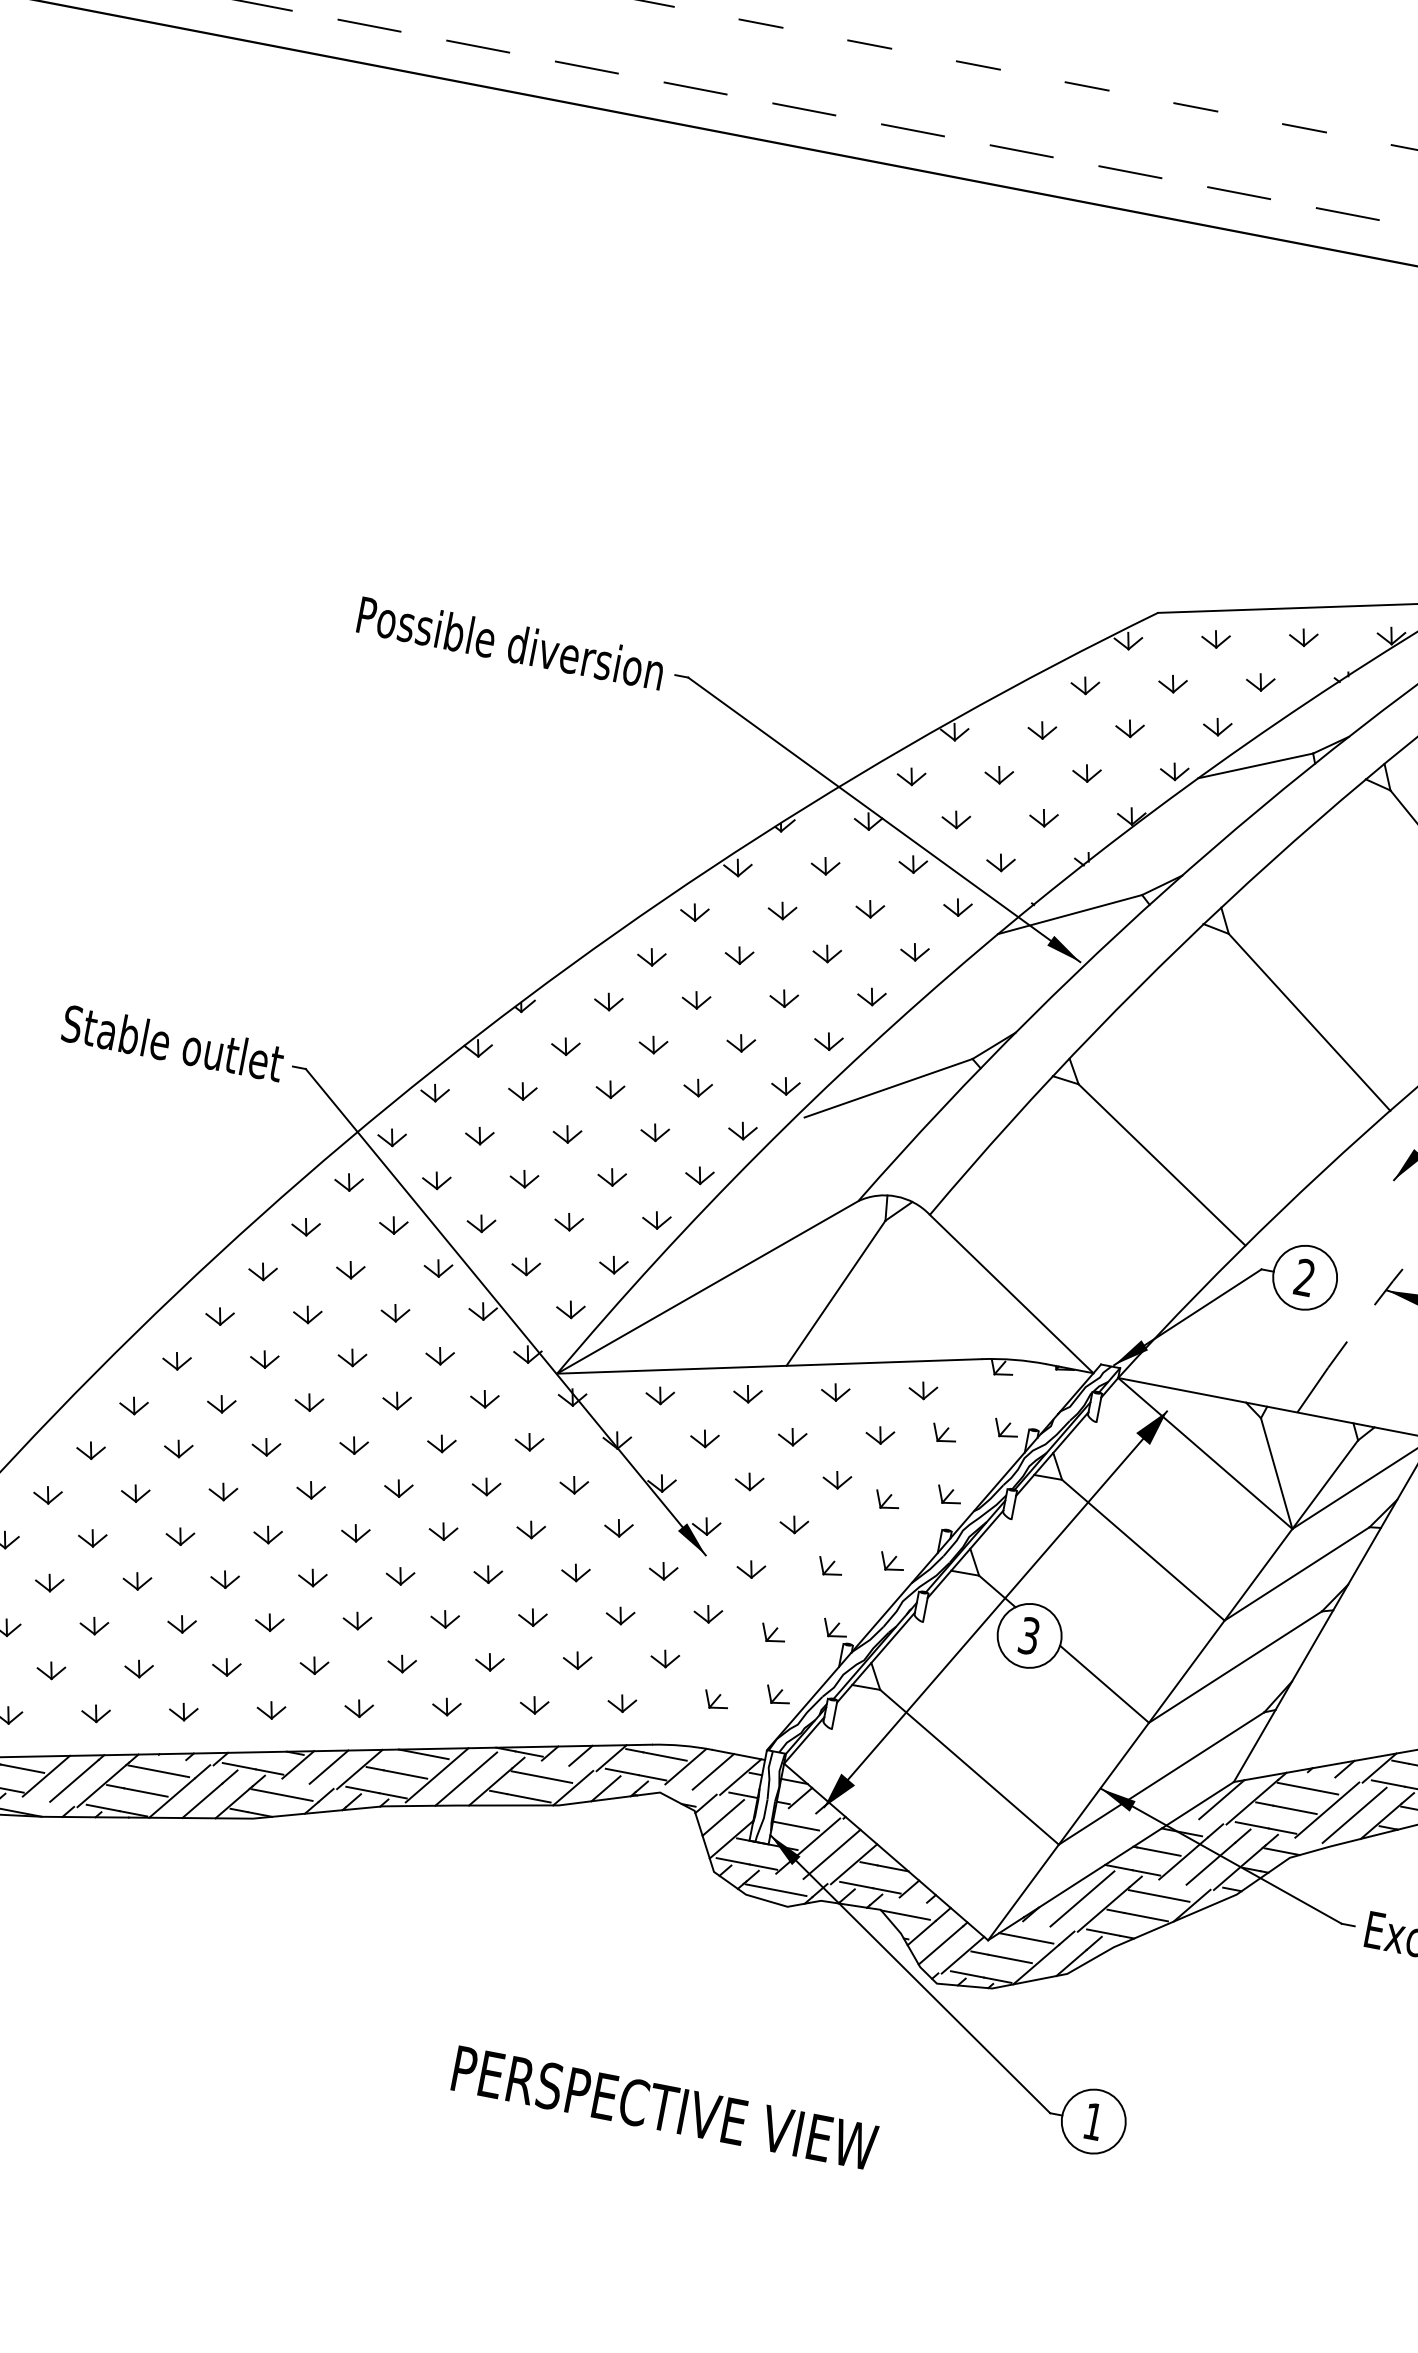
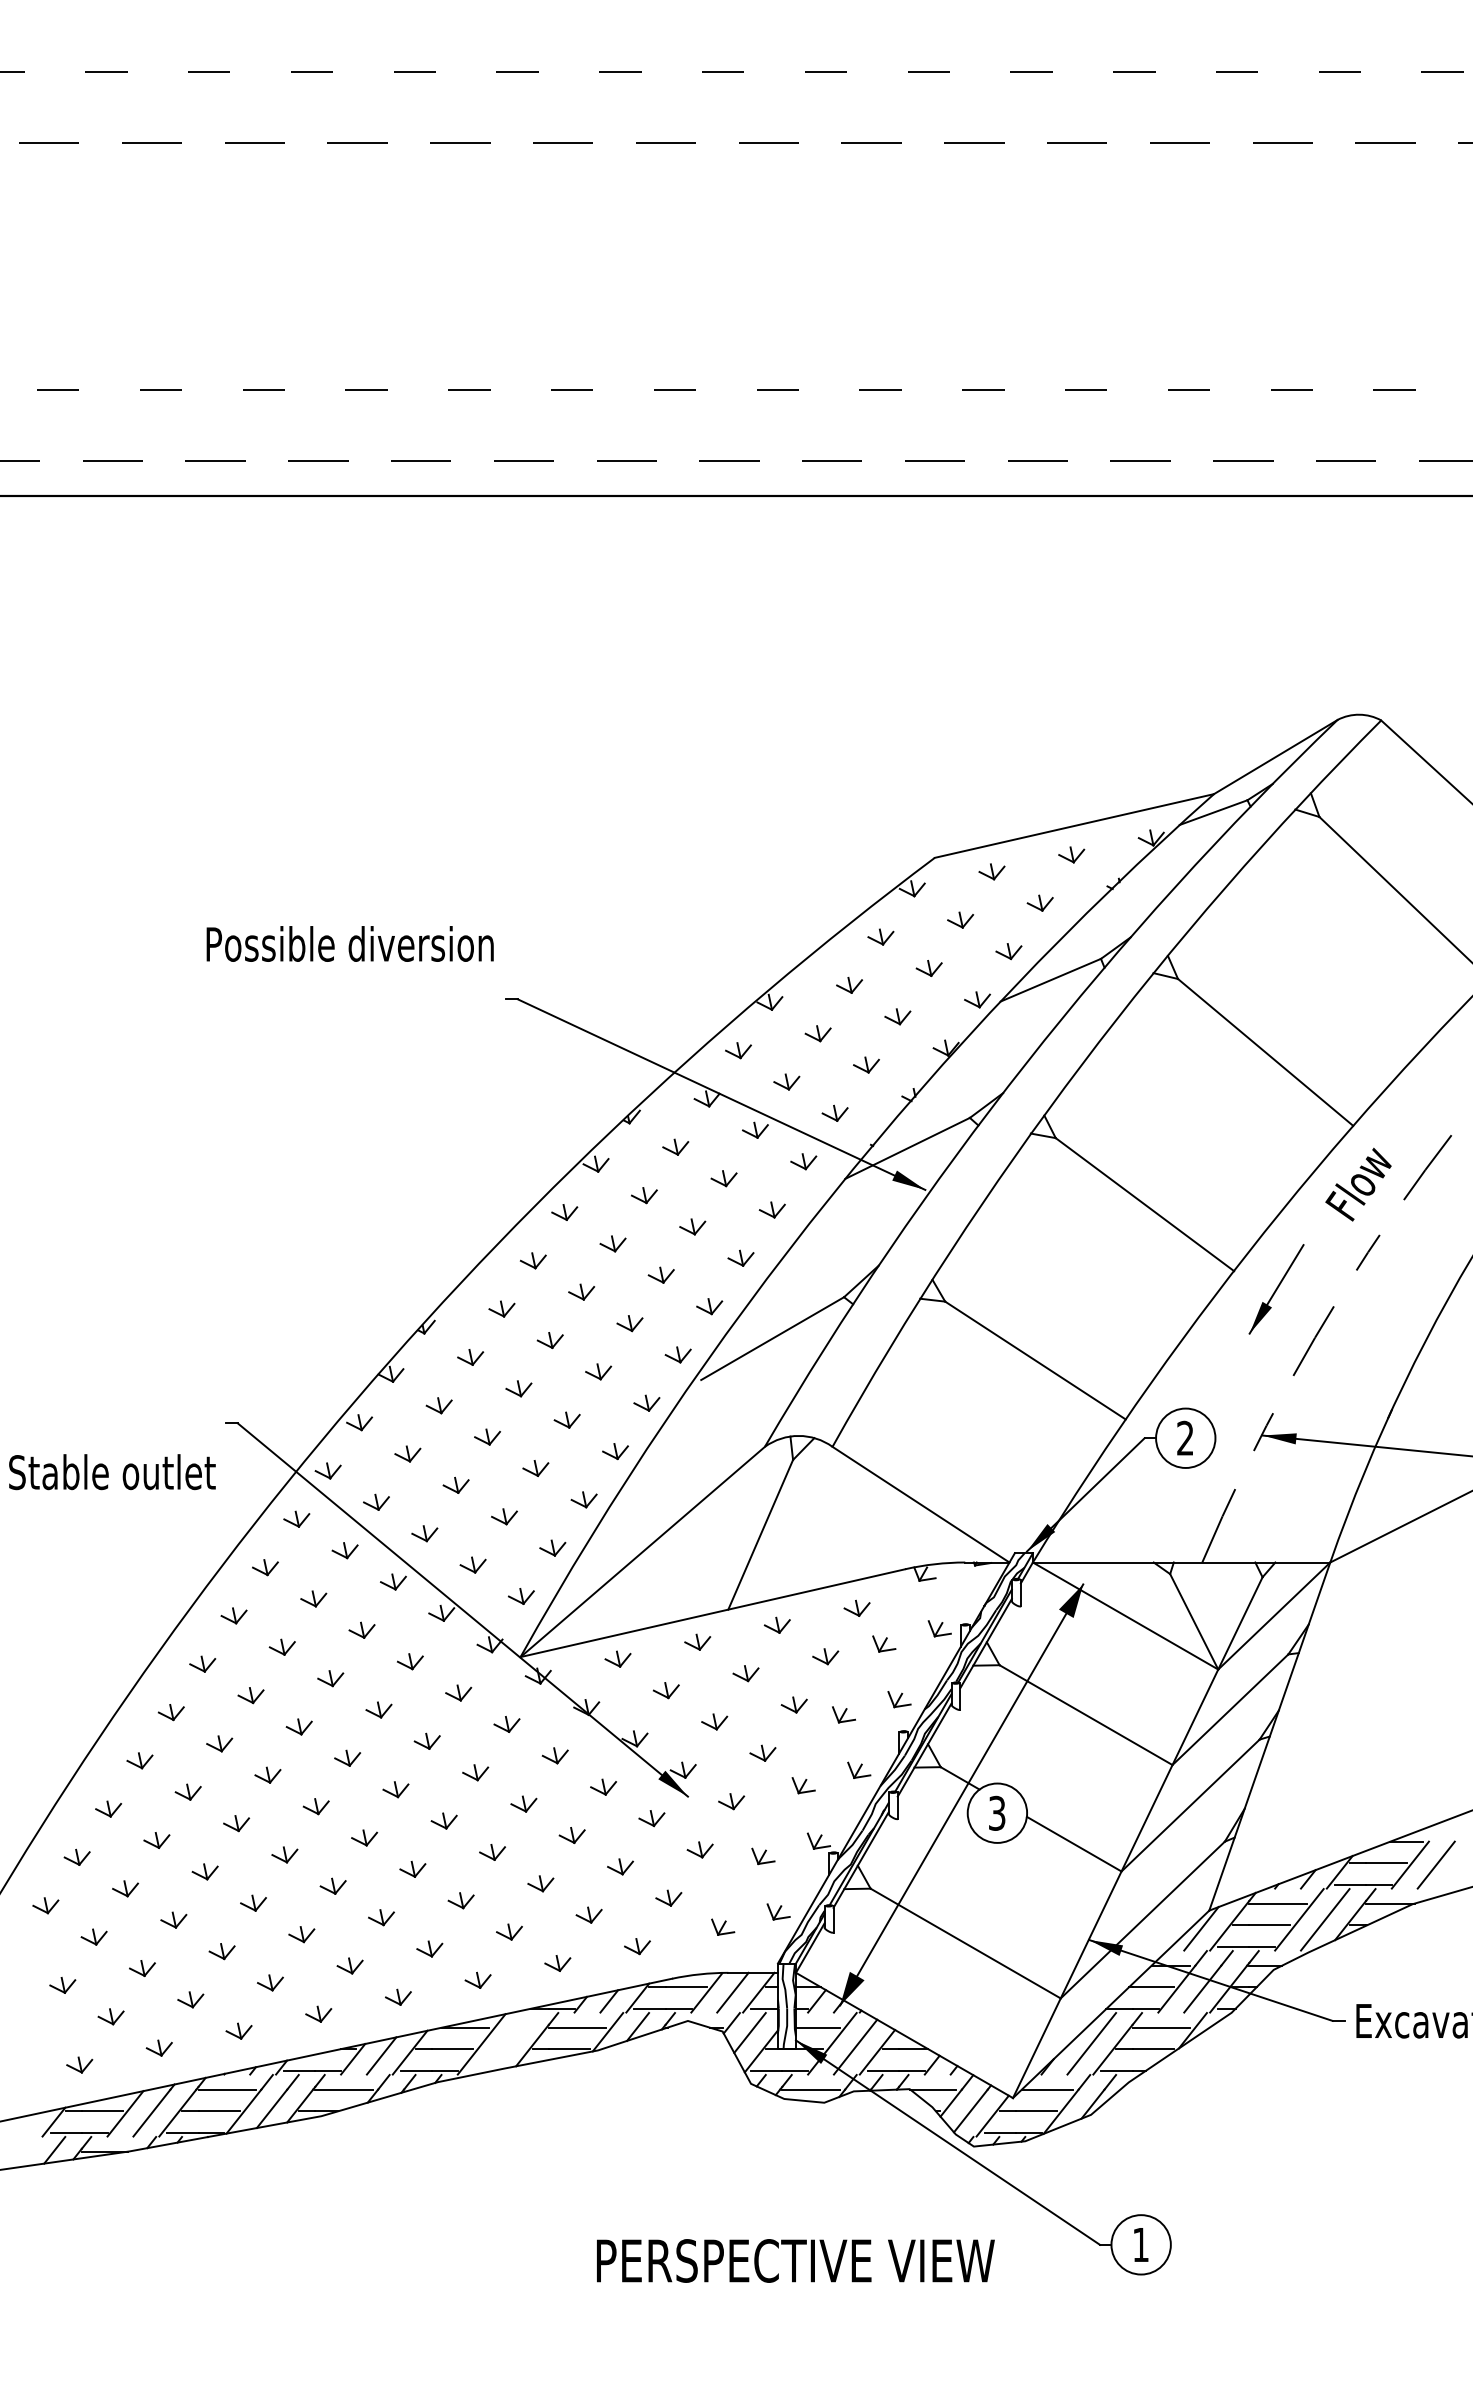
text: (510, 642) -> (349, 943), moved
text: (173, 1043) -> (112, 1472), moved
line: (465, 1778) -> (508, 2042), removed
text: (664, 2107) -> (795, 2260), moved

